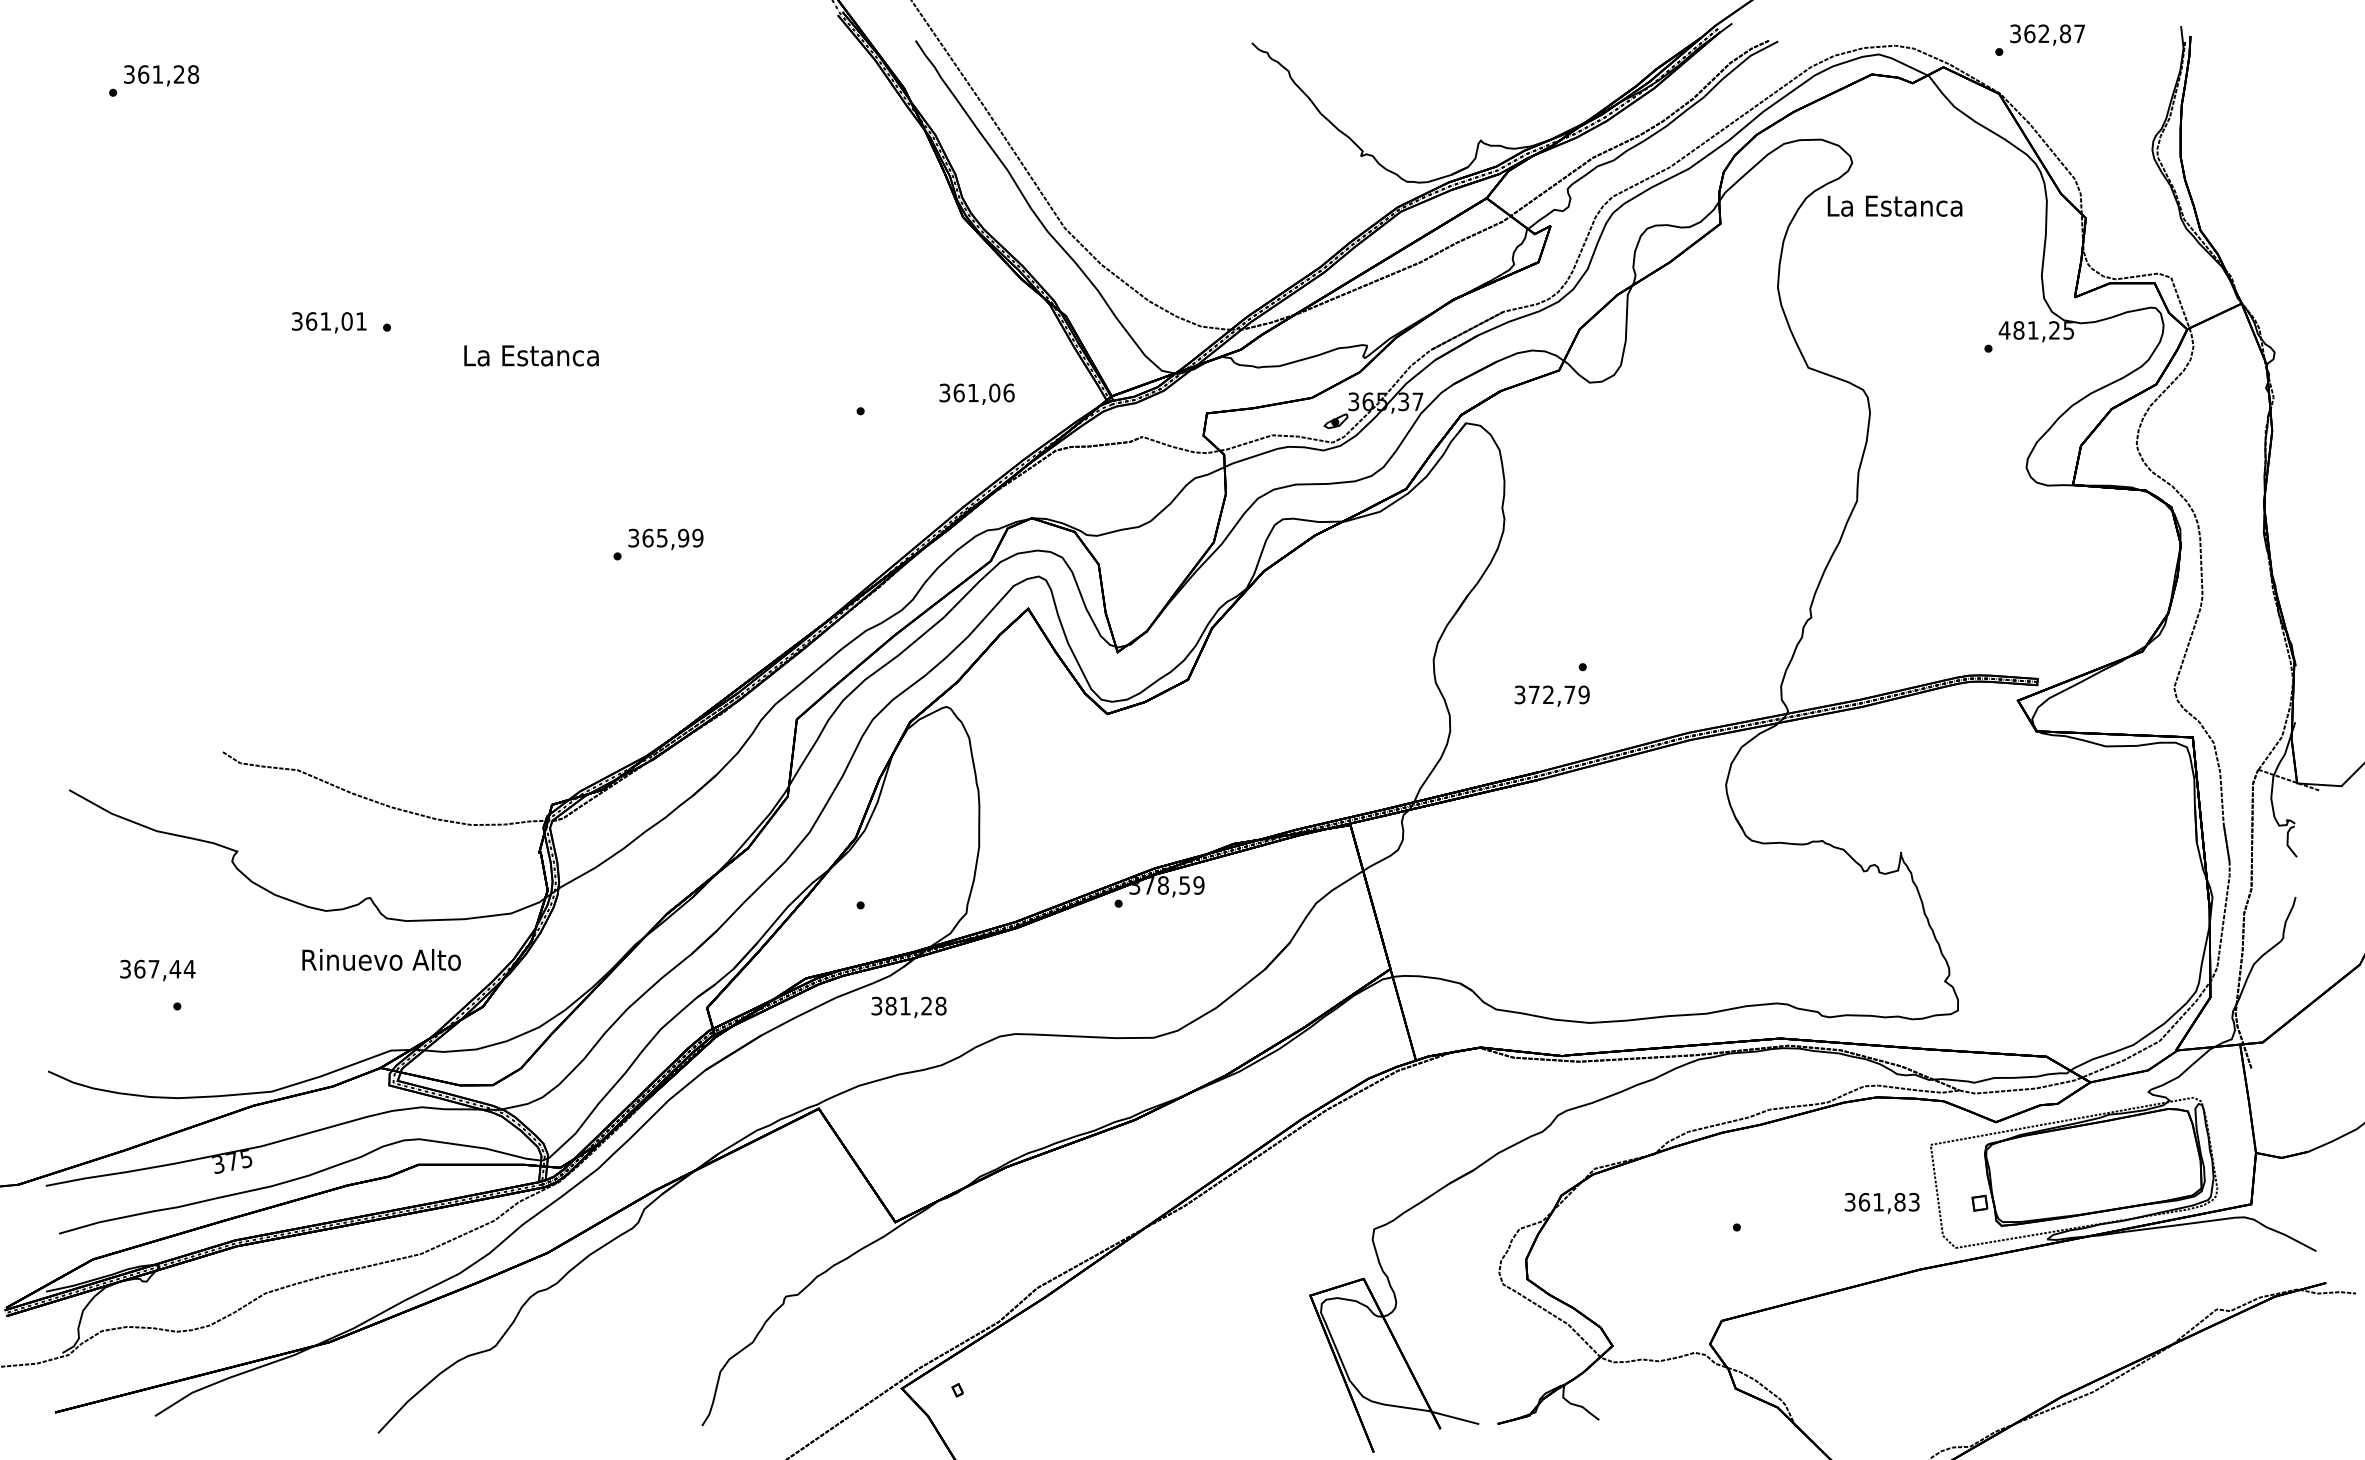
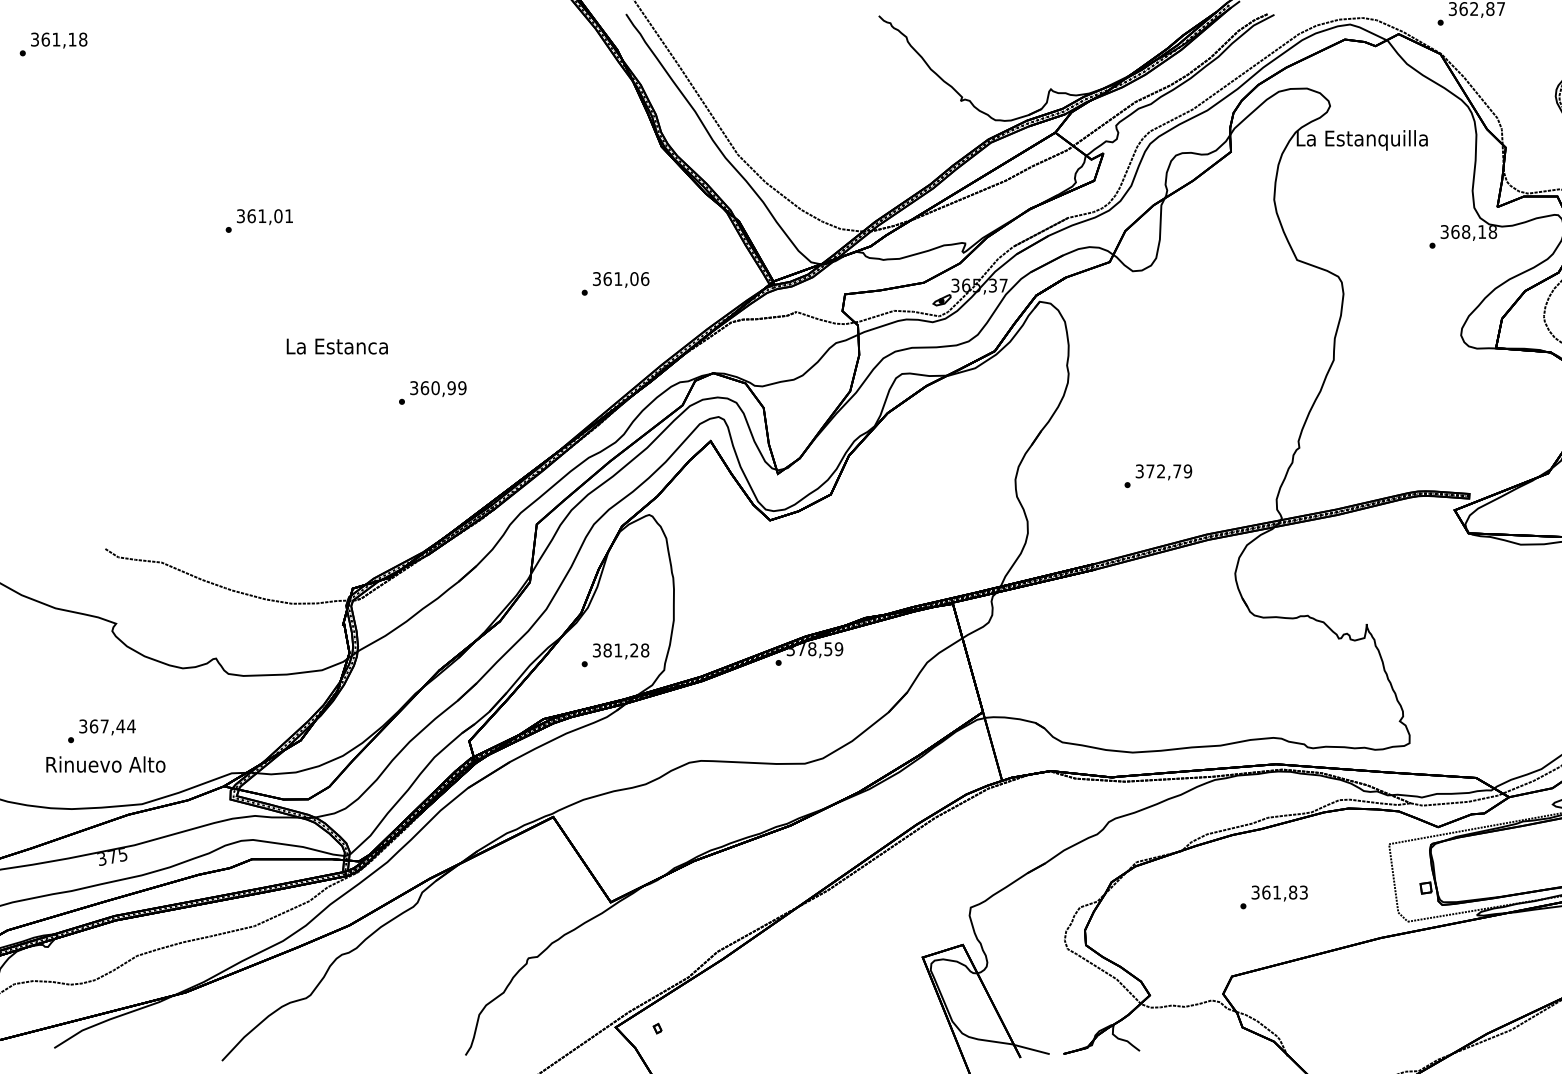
text: (178, 74) -> (71, 39), 361,28 -> 361,18
text: (1895, 208) -> (1362, 140), La Estanca -> La Estanquilla
text: (329, 322) -> (265, 217), moved
text: (2036, 330) -> (1468, 232), 481,25 -> 368,18
text: (531, 355) -> (337, 346), moved
text: (976, 393) -> (620, 279), moved
text: (661, 537) -> (435, 387), 365,99 -> 360,99
text: (1551, 695) -> (1163, 471), moved
text: (381, 959) -> (105, 764), moved
text: (157, 970) -> (107, 727), moved
text: (908, 1007) -> (620, 651), moved
text: (1881, 1203) -> (1279, 893), moved

